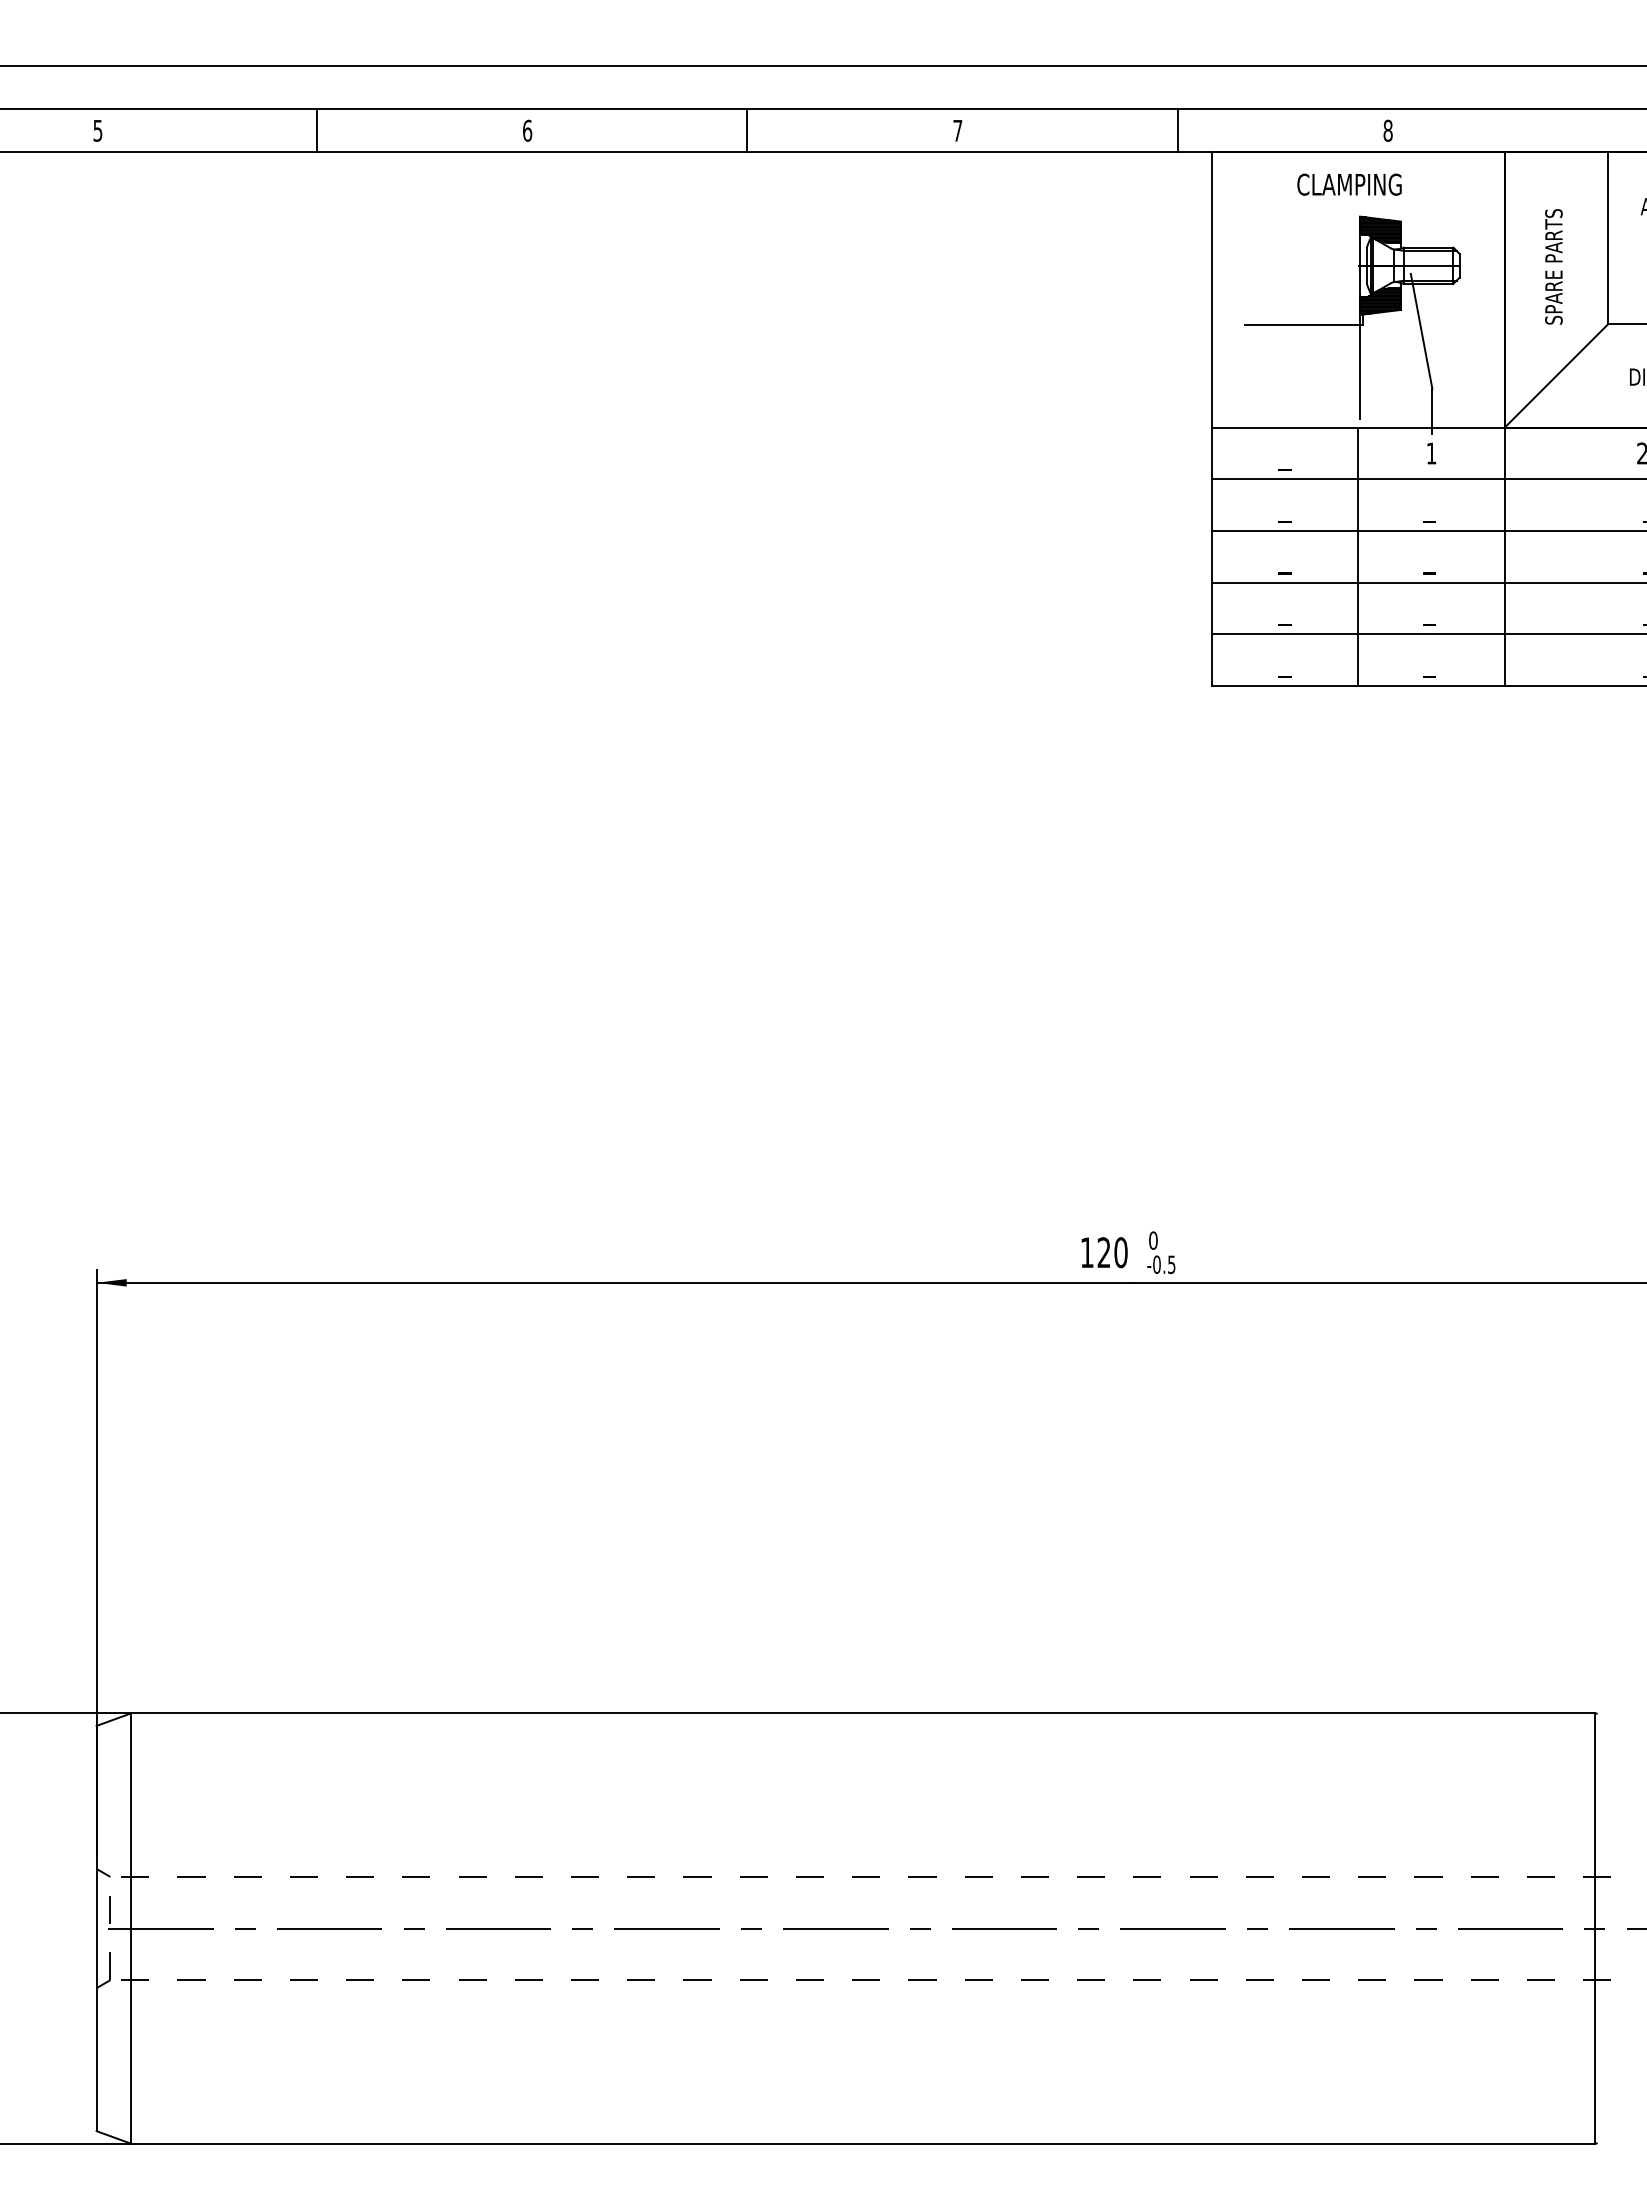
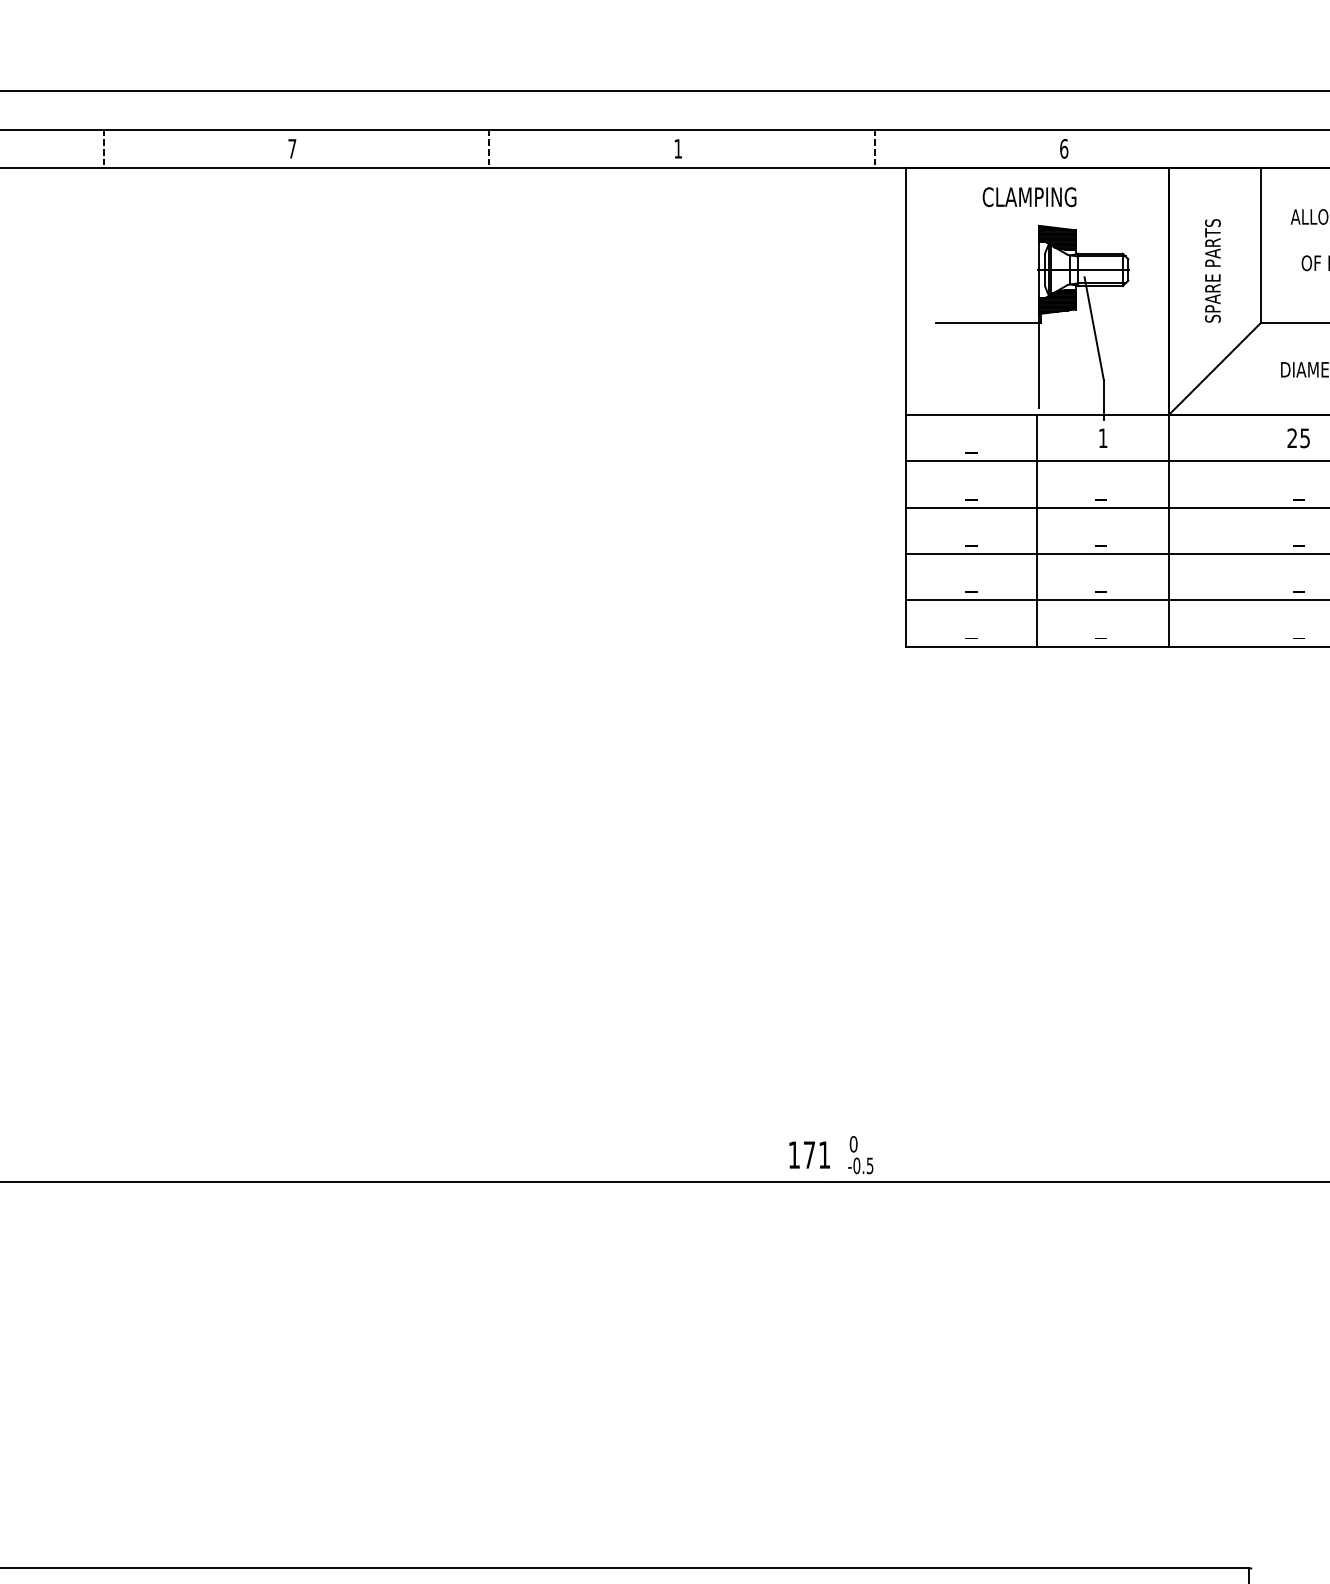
line: (317, 130) -> (103, 148), solid -> dashed
text: (527, 130) -> (292, 148), 6 -> 7
line: (747, 130) -> (489, 148), solid -> dashed
text: (957, 130) -> (677, 148), 7 -> 1
line: (1177, 130) -> (875, 148), solid -> dashed
text: (1387, 130) -> (1063, 148), 8 -> 6
text: (1112, 1252) -> (816, 1154), 120 -> 171

